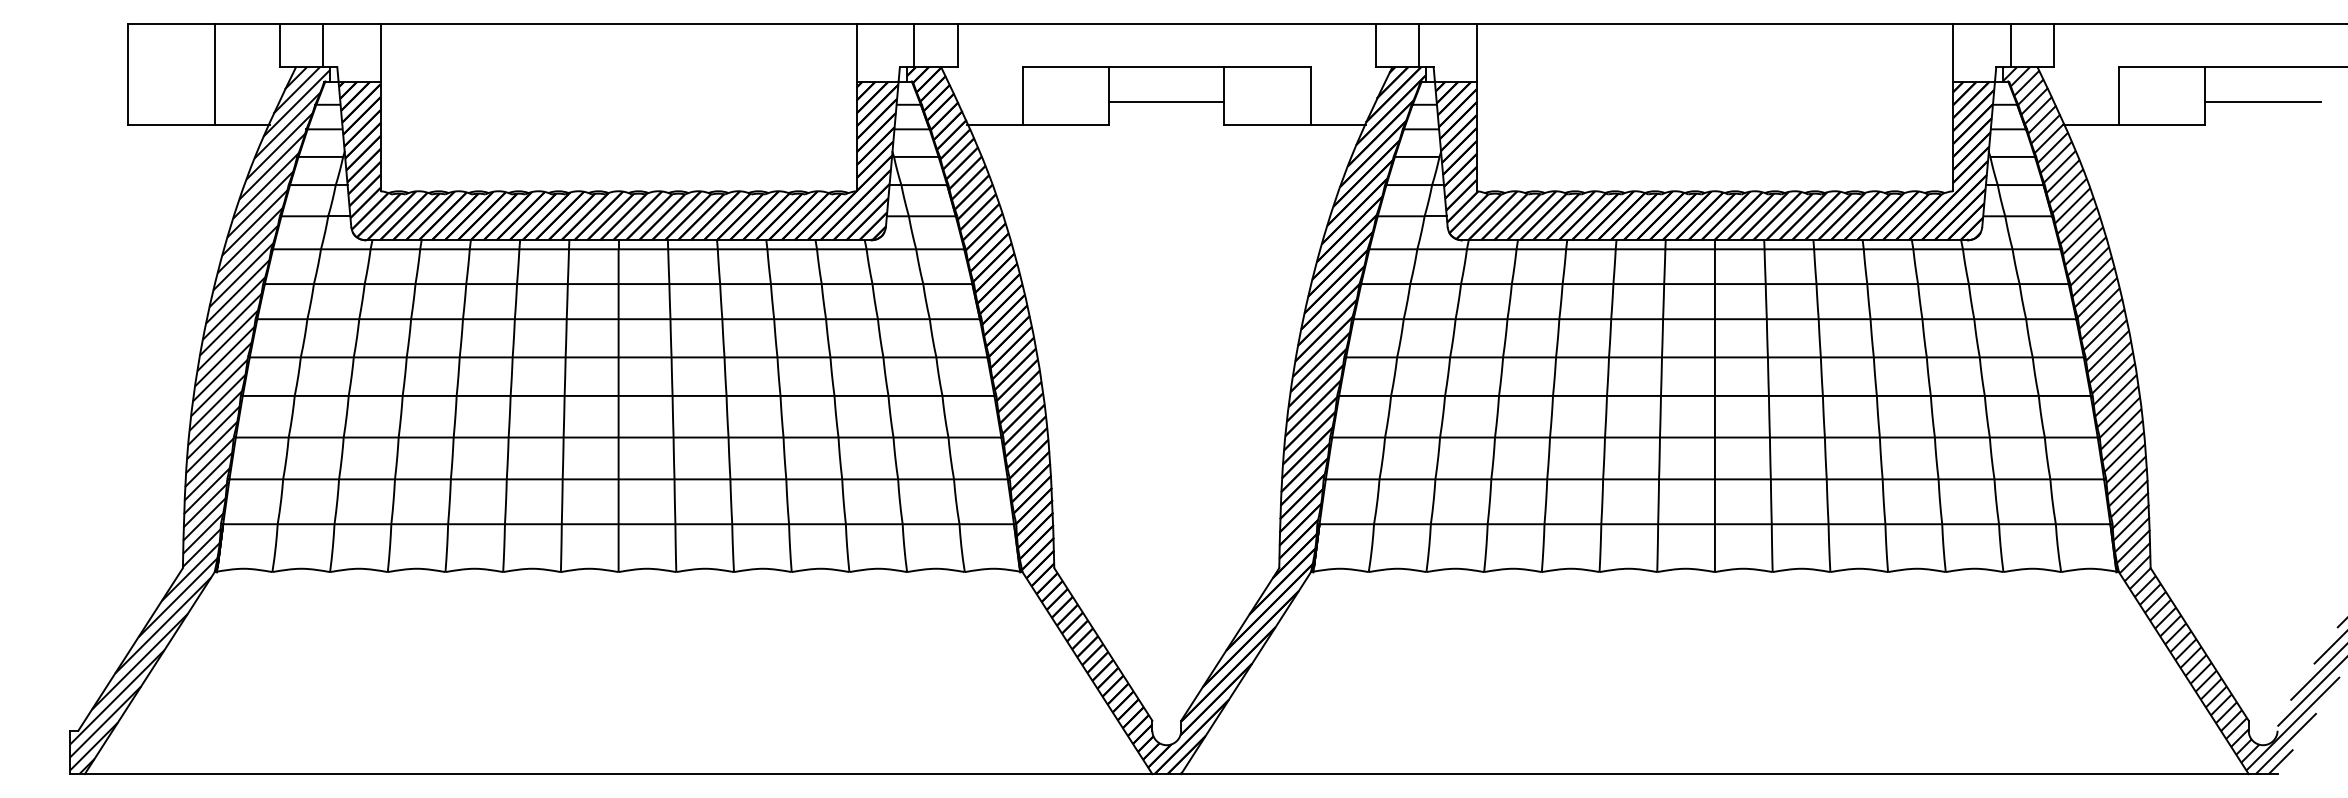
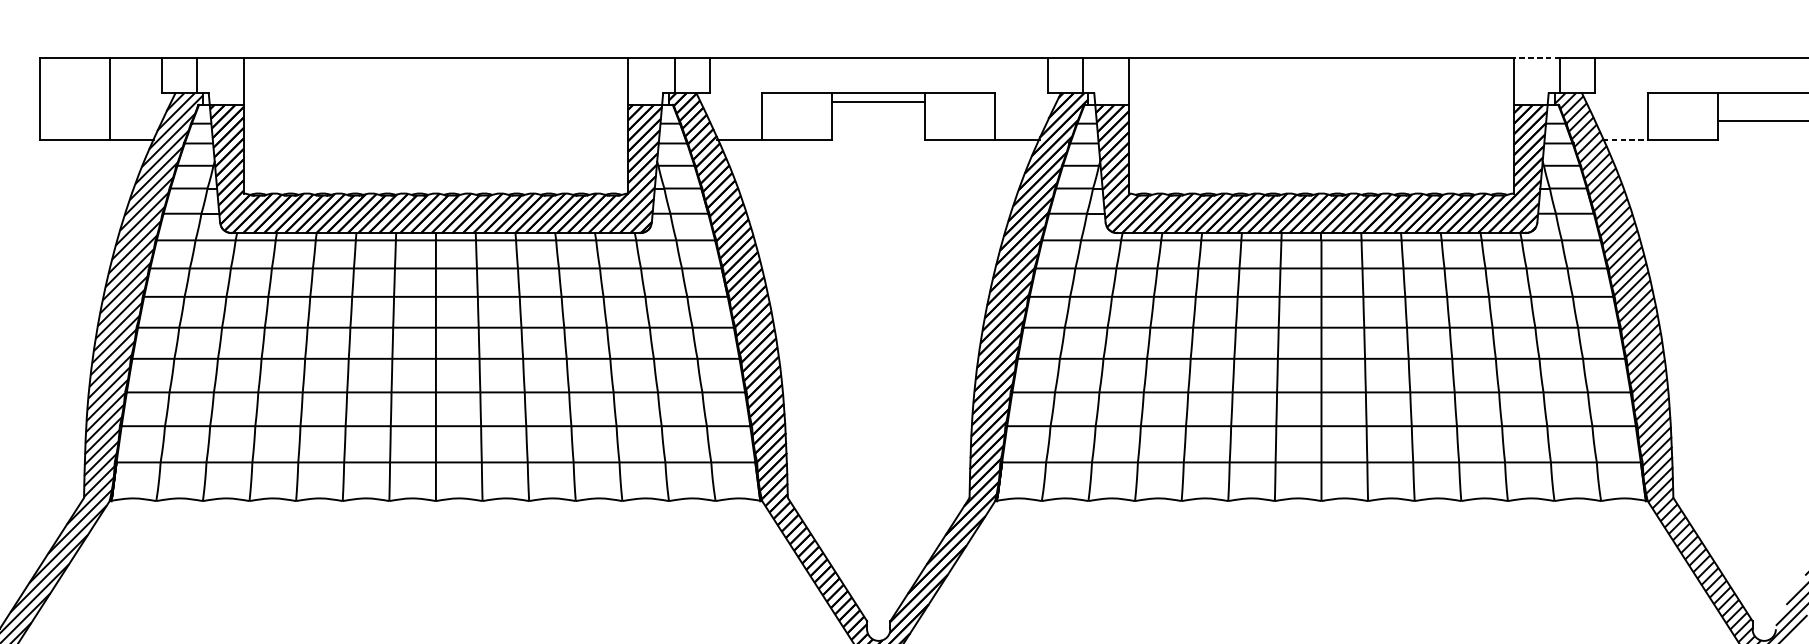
line: (1981, 23) -> (1536, 57), solid -> dashed
line: (1166, 101) -> (878, 101), moved
line: (2091, 124) -> (1625, 139), solid -> dashed

